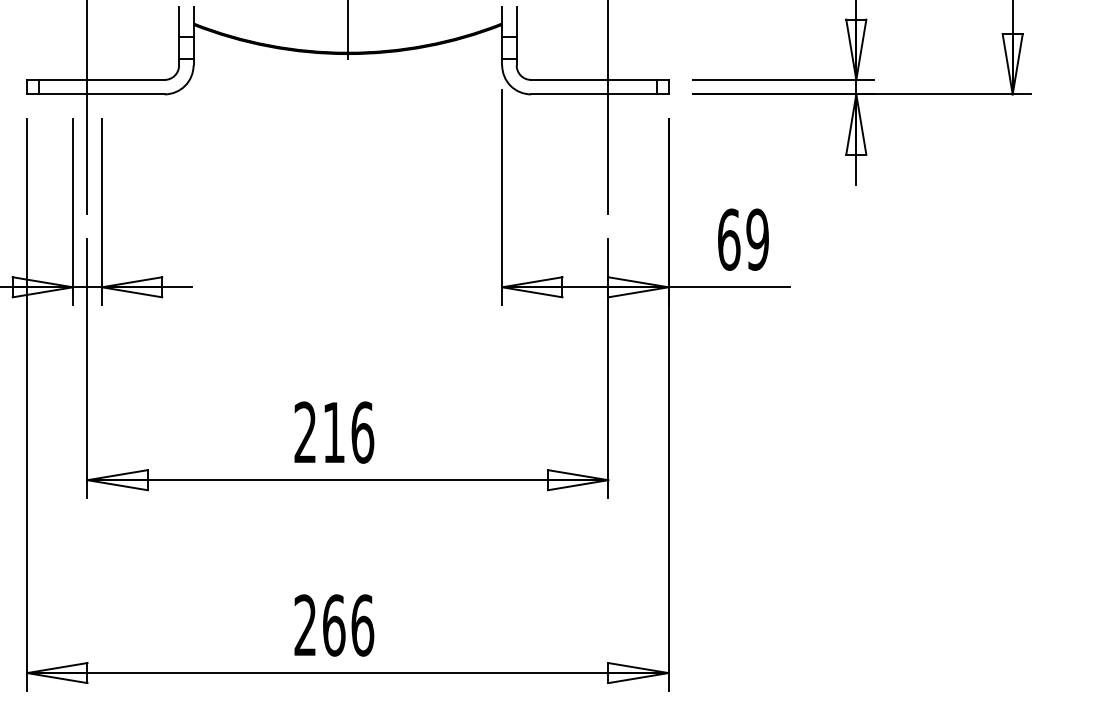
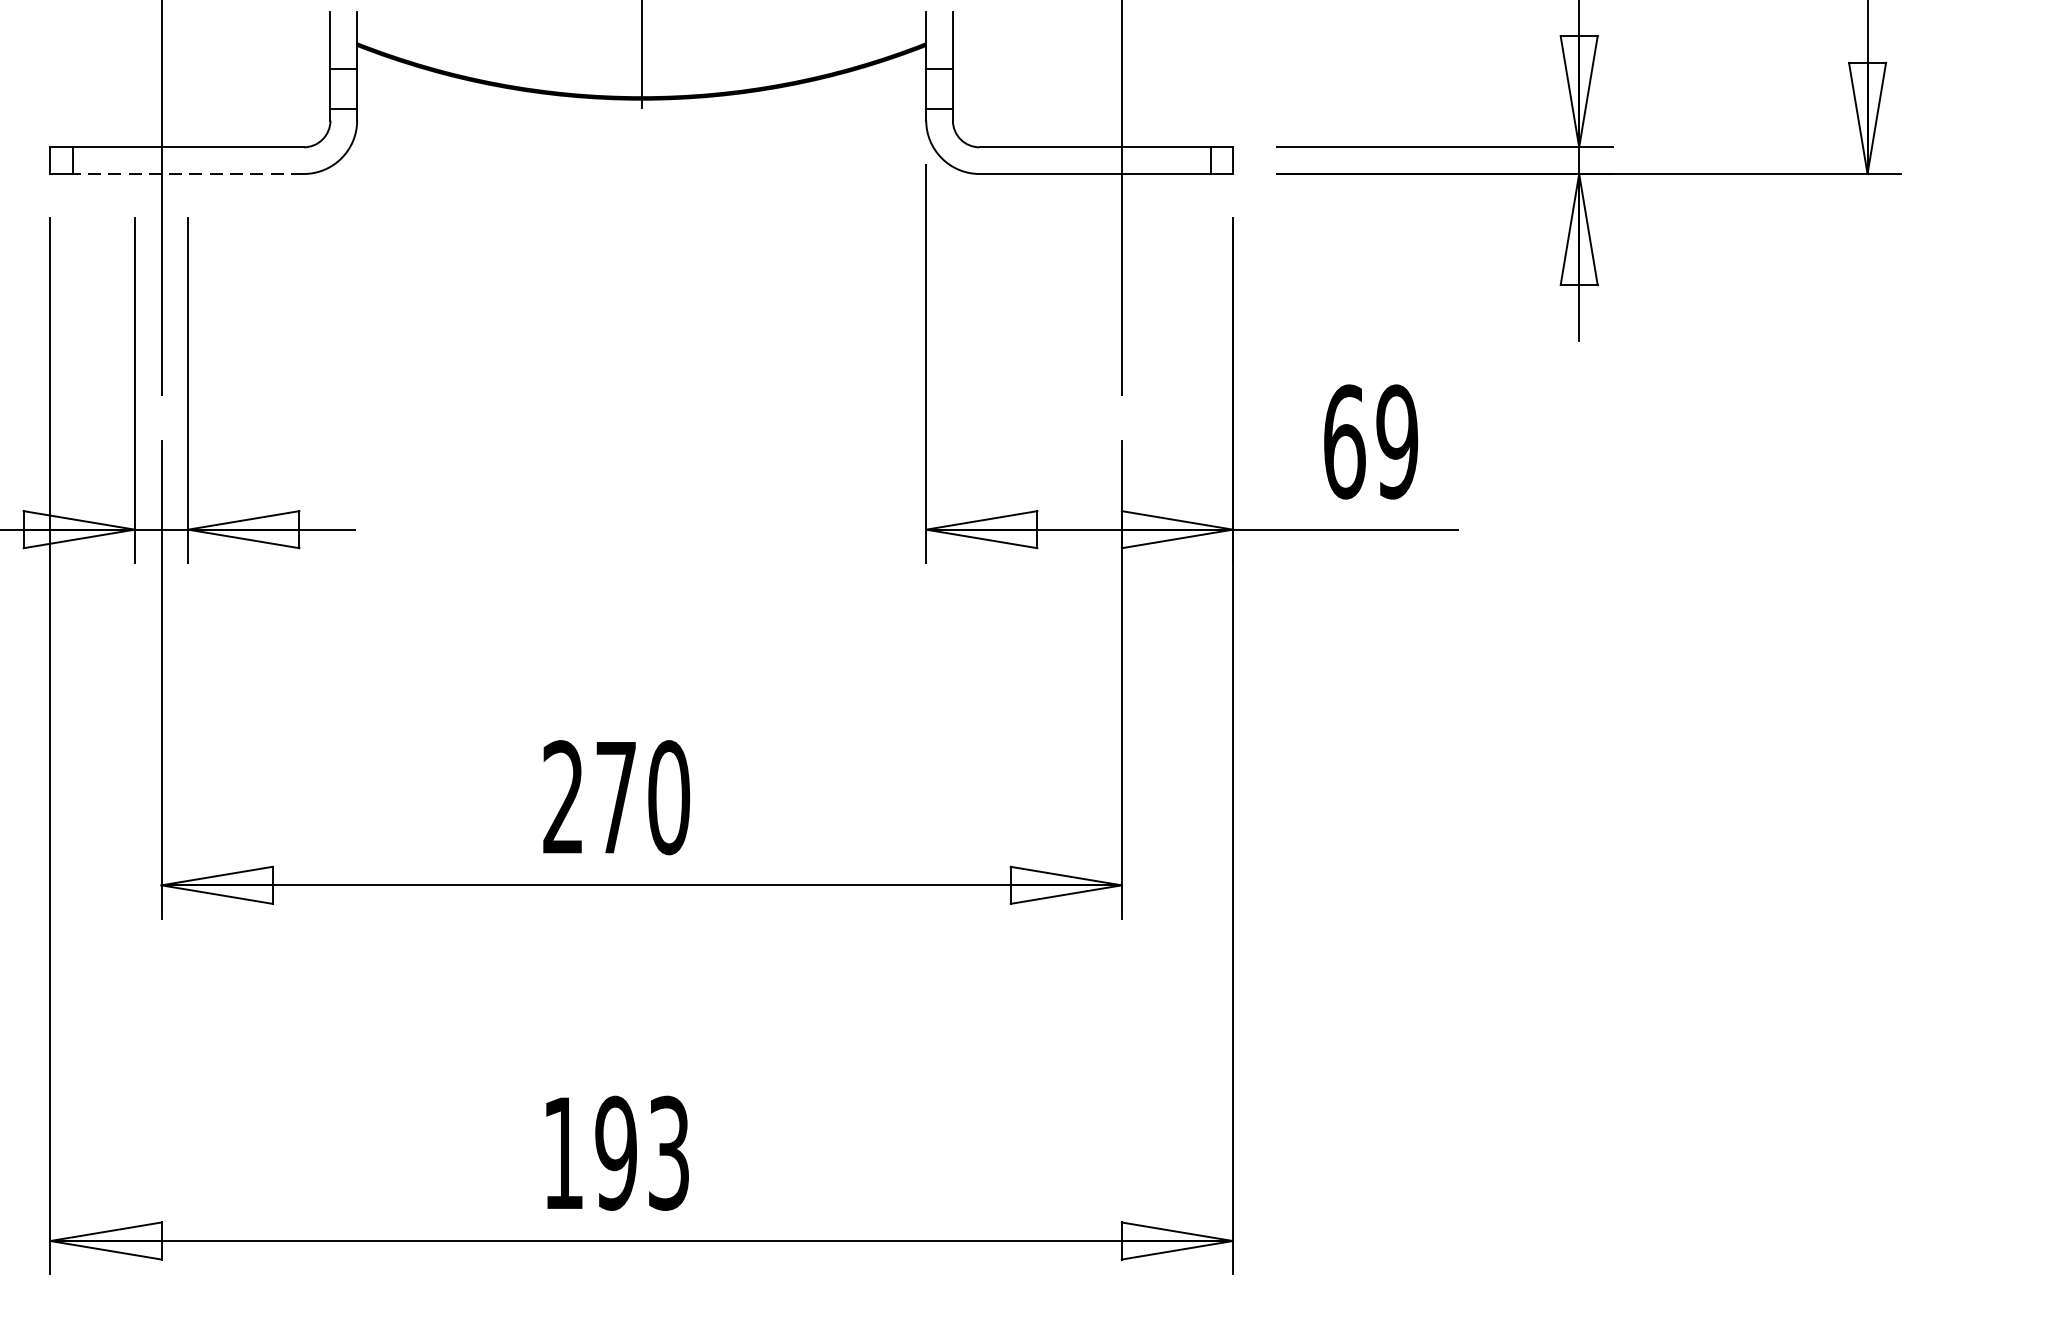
line: (101, 94) -> (187, 174), solid -> dashed
text: (348, 432) -> (642, 797), 216 -> 270
text: (334, 625) -> (616, 1153), 266 -> 193

